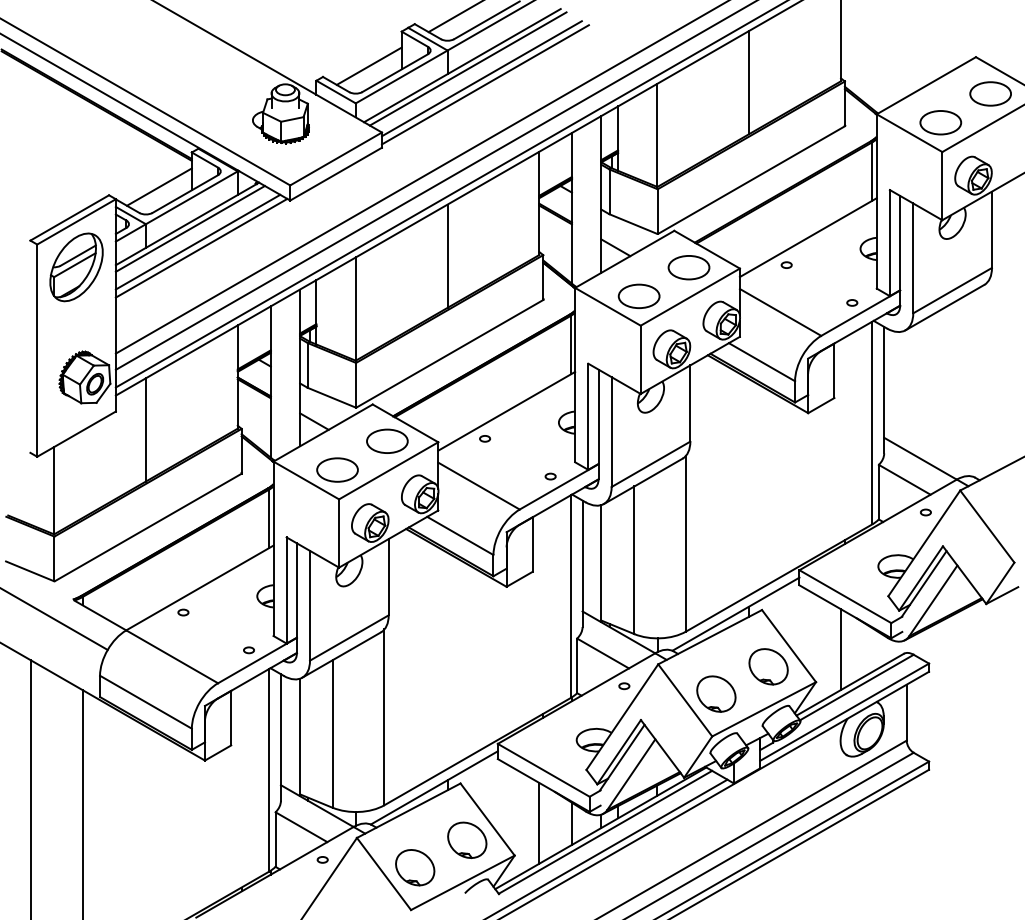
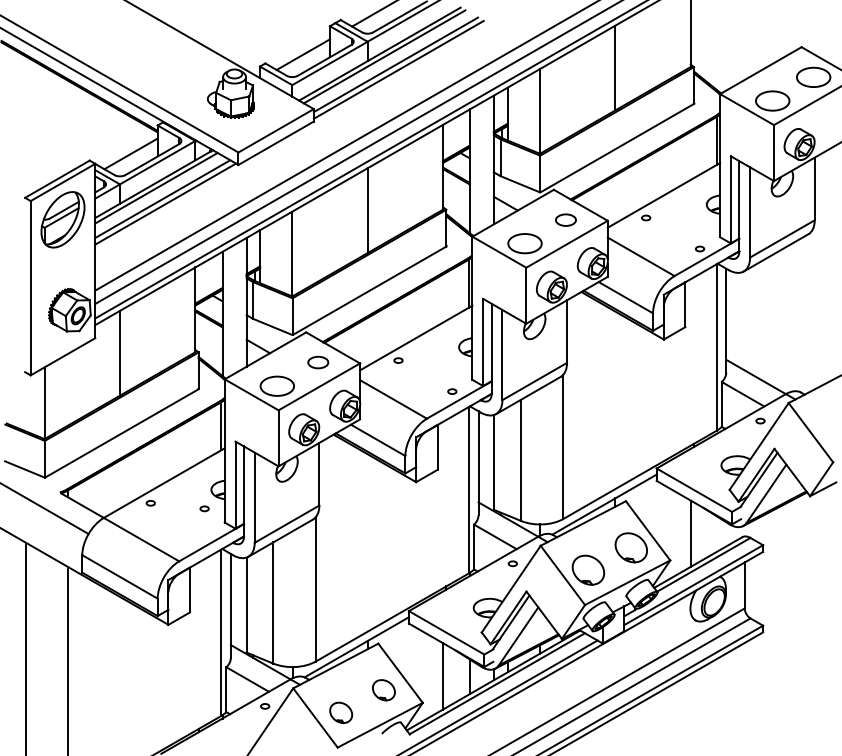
part: (688, 267) -> (565, 219), size x0.6
part: (387, 440) -> (318, 361), size x0.6
part: (248, 650) -> (204, 508), moved
part: (467, 839) -> (384, 689), size x0.7
part: (415, 867) -> (341, 712), size x0.7

